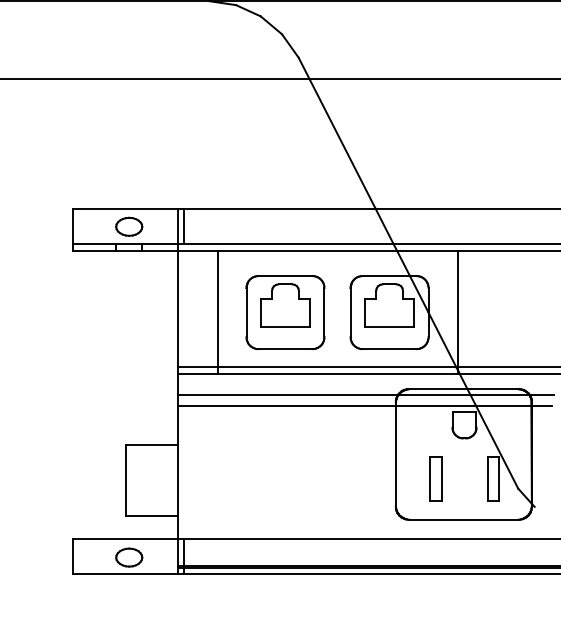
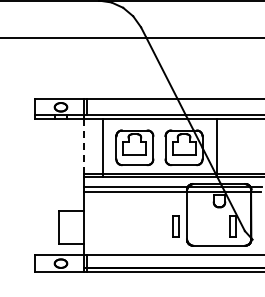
line: (176, 309) -> (83, 146), solid -> dashed
part: (434, 478) -> (175, 226), moved

